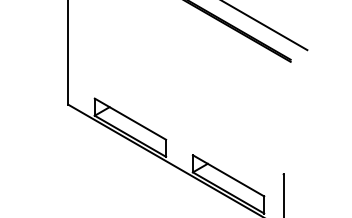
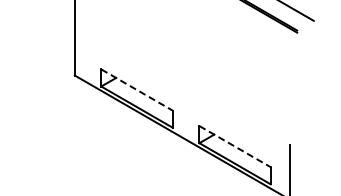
line: (130, 119) -> (136, 90), solid -> dashed
line: (229, 176) -> (235, 147), solid -> dashed

